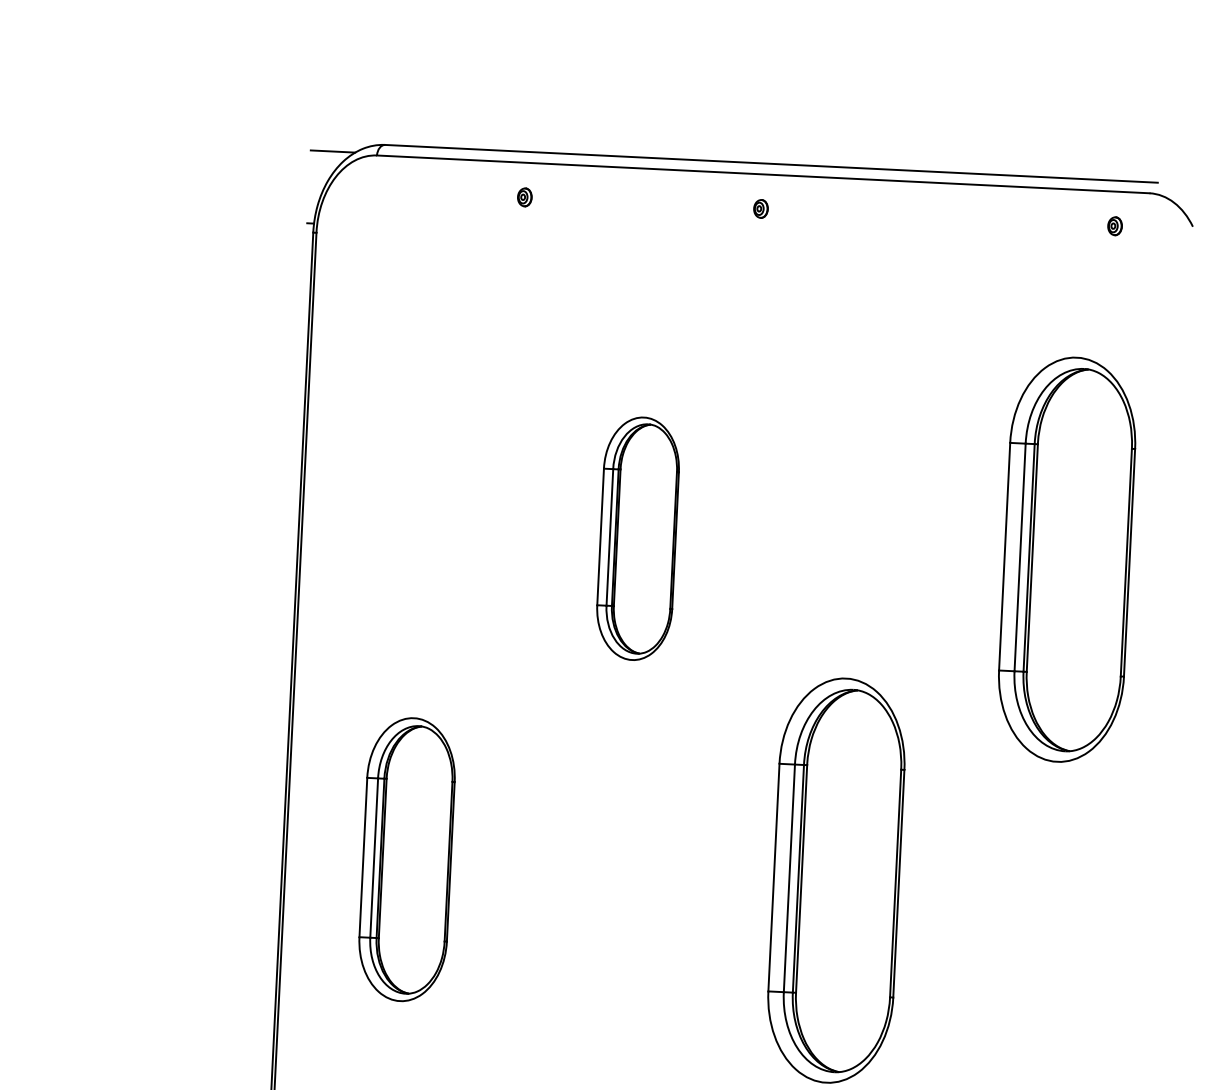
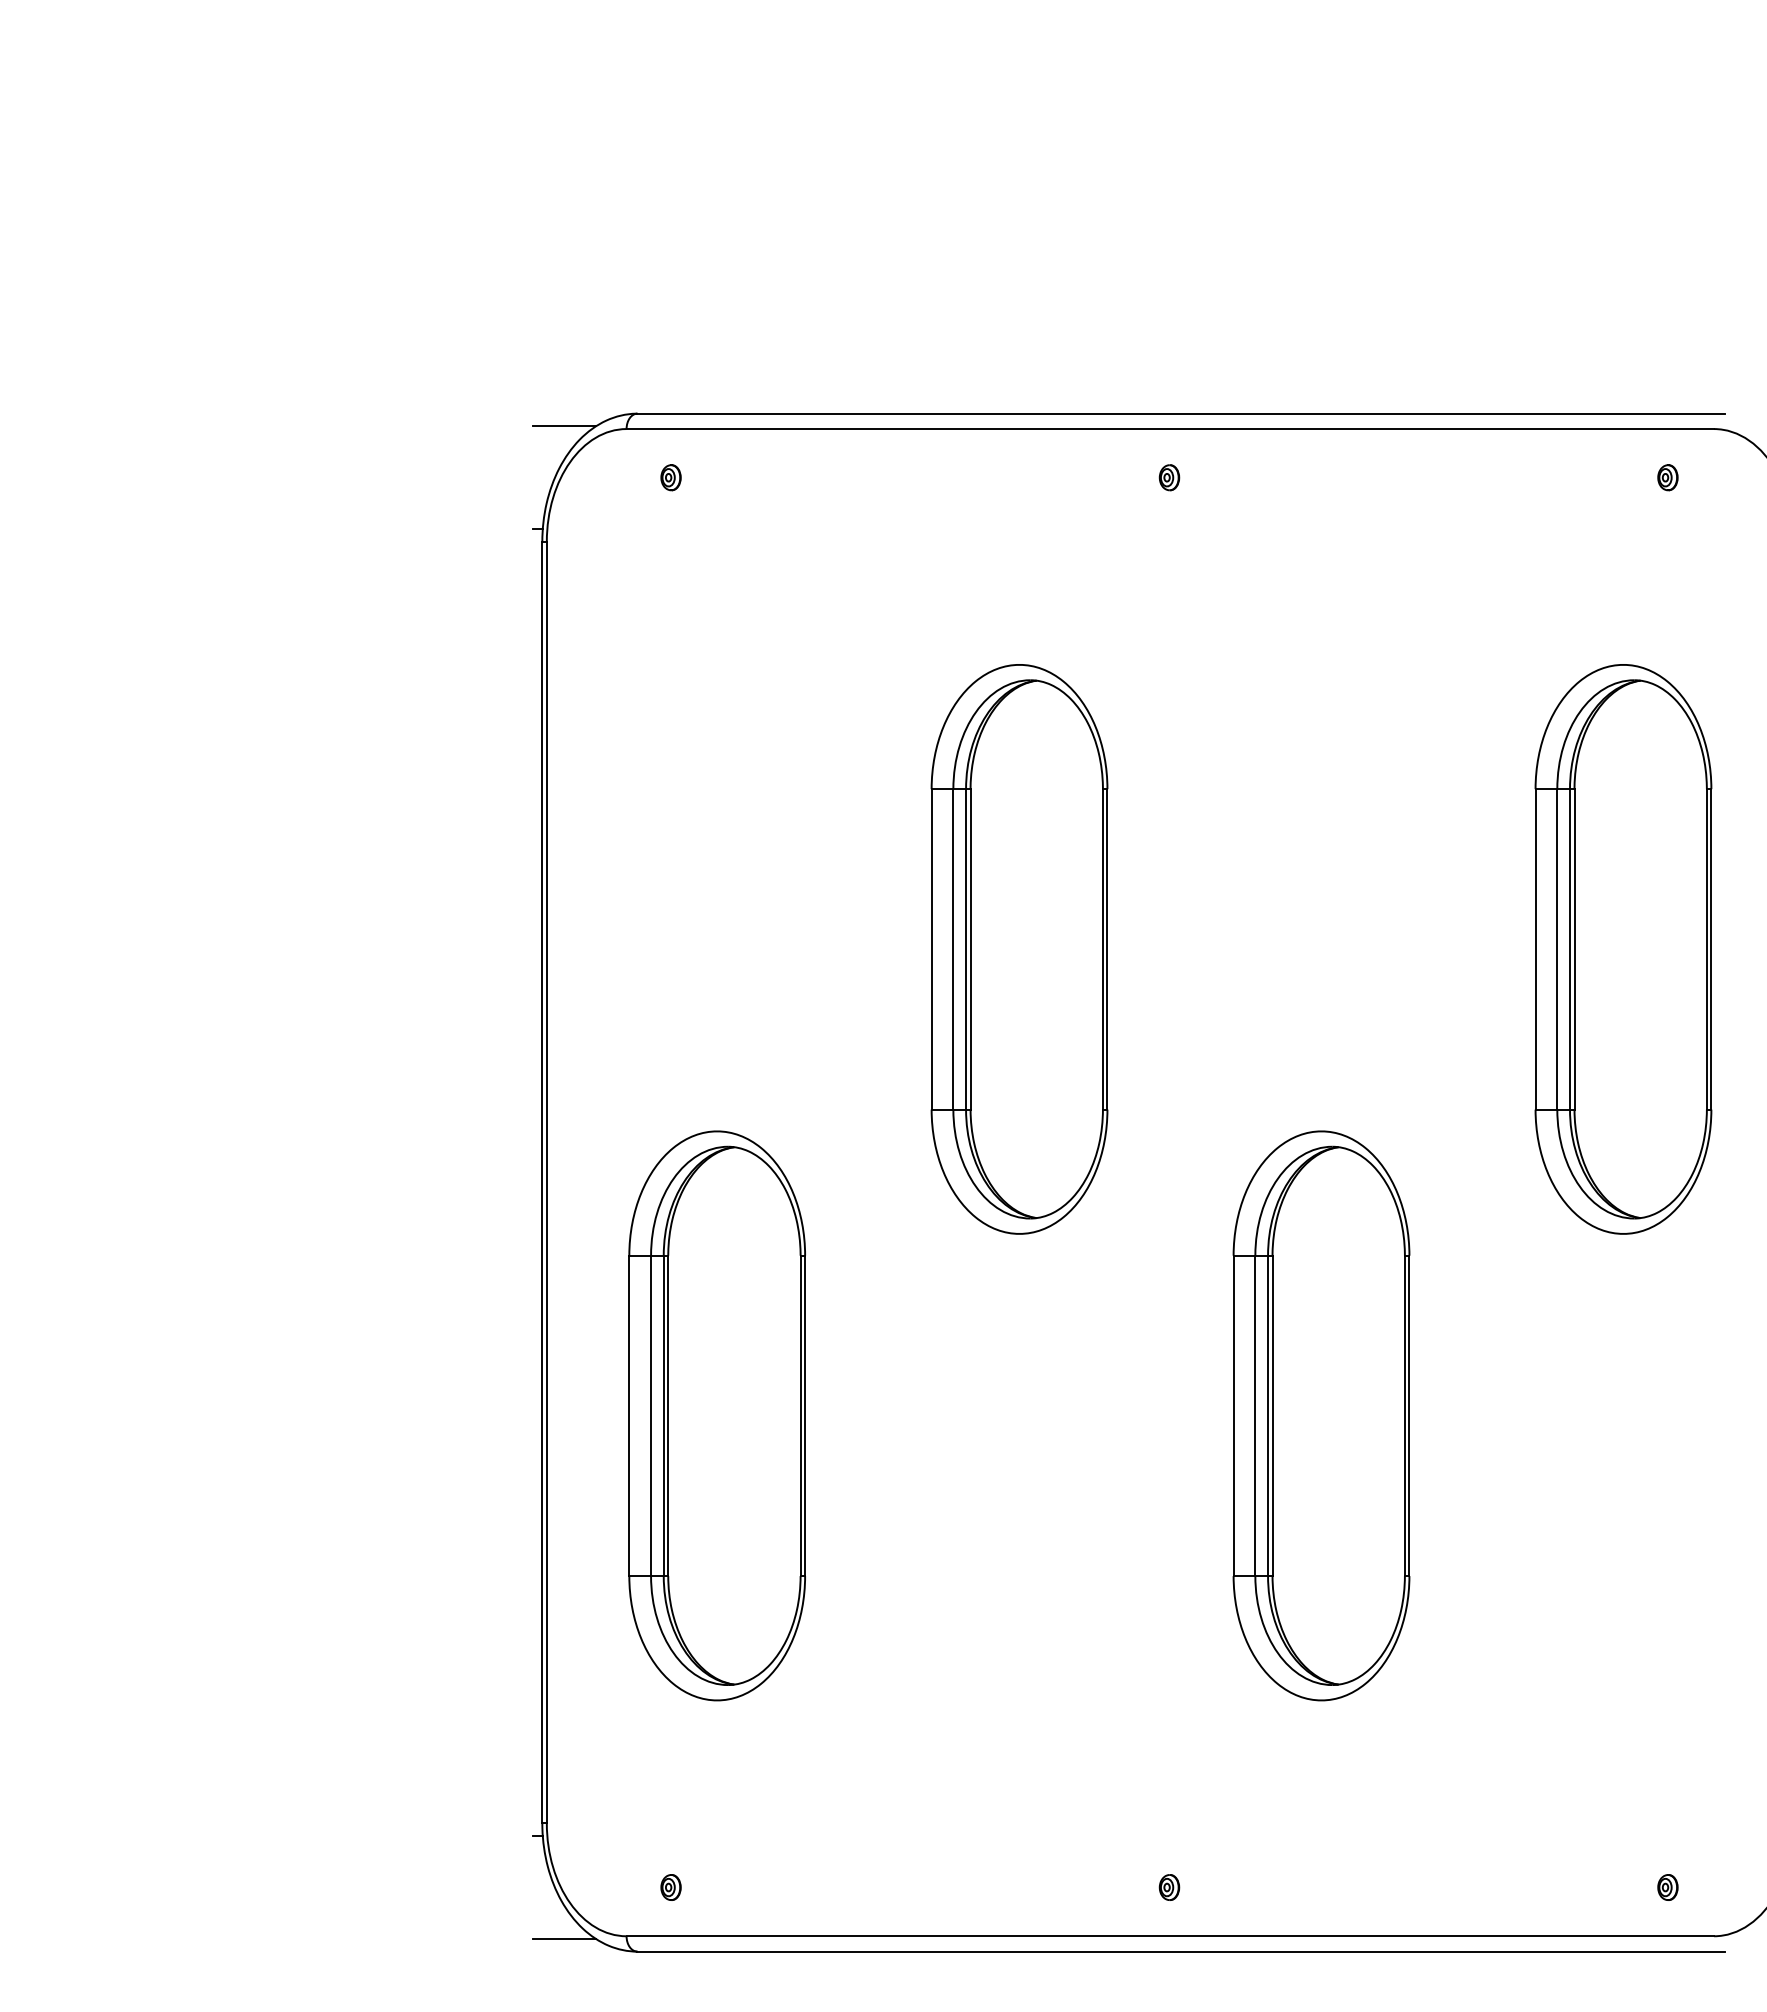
part: (524, 197) -> (670, 477), moved
part: (638, 538) -> (1019, 949), size x1.67
part: (406, 859) -> (716, 1415), size x1.43

